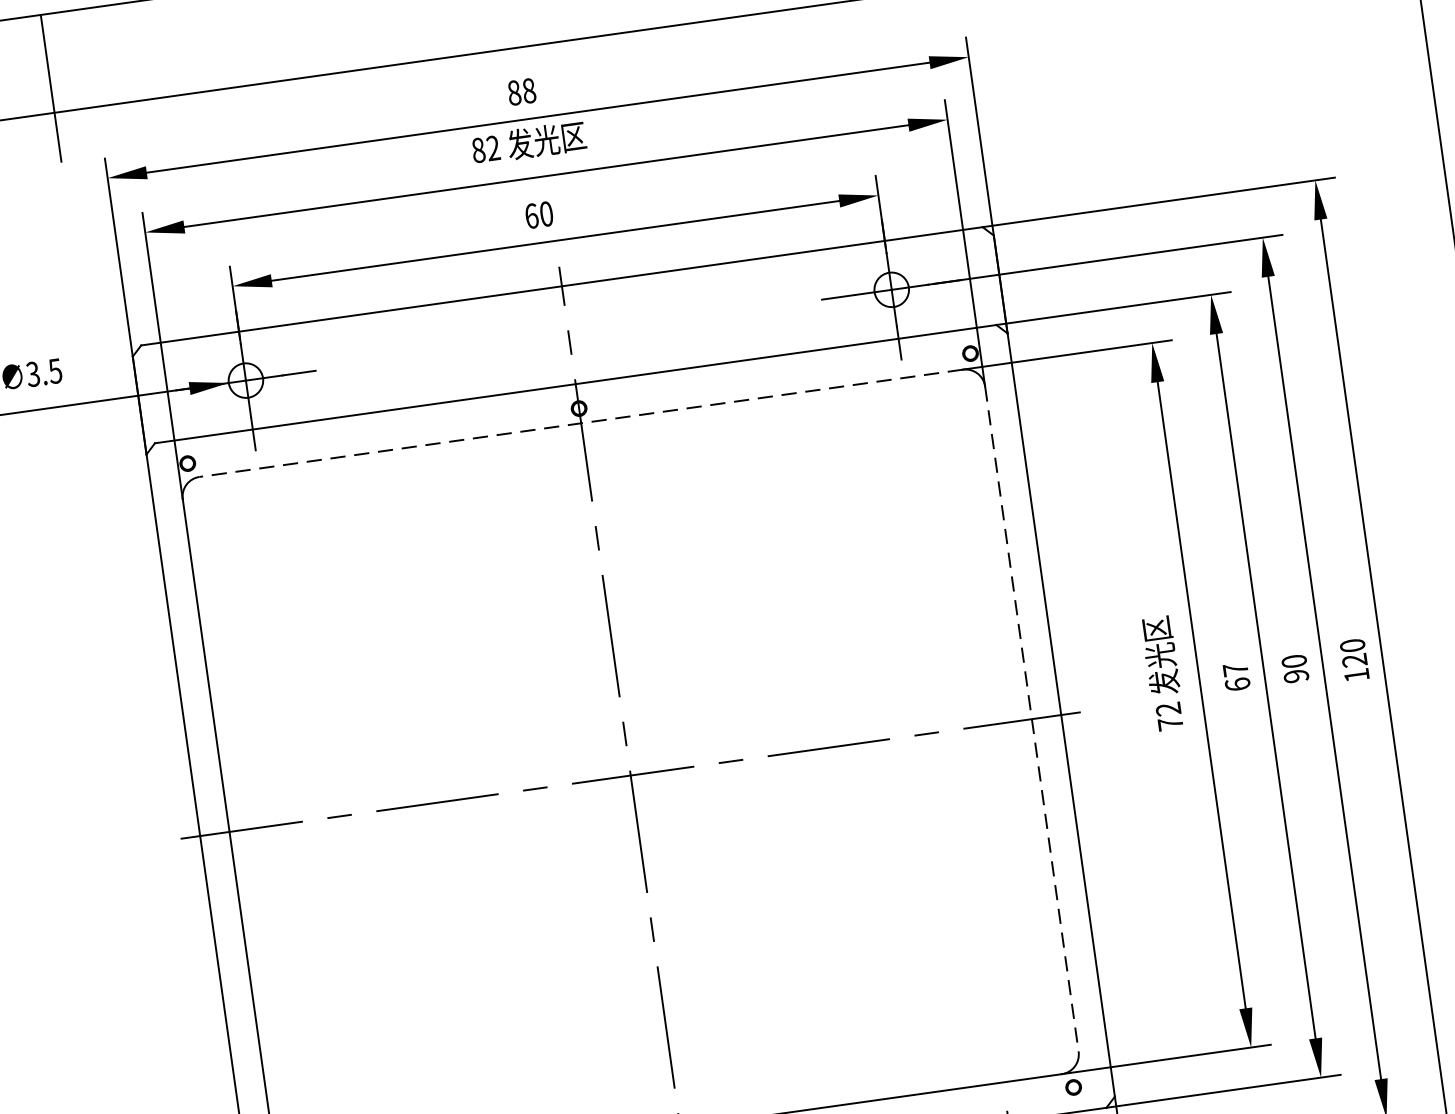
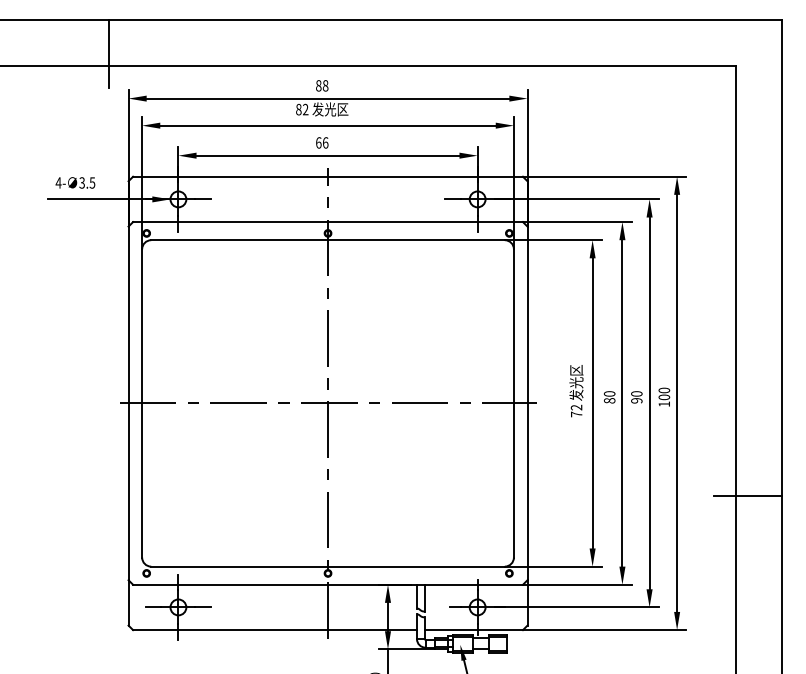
text: (546, 213) -> (325, 142), 60 -> 66
line: (582, 423) -> (328, 240), dashed -> solid
text: (1355, 660) -> (664, 397), 120 -> 100
text: (1236, 677) -> (609, 397), 67 -> 80
line: (1031, 719) -> (513, 403), dashed -> solid

